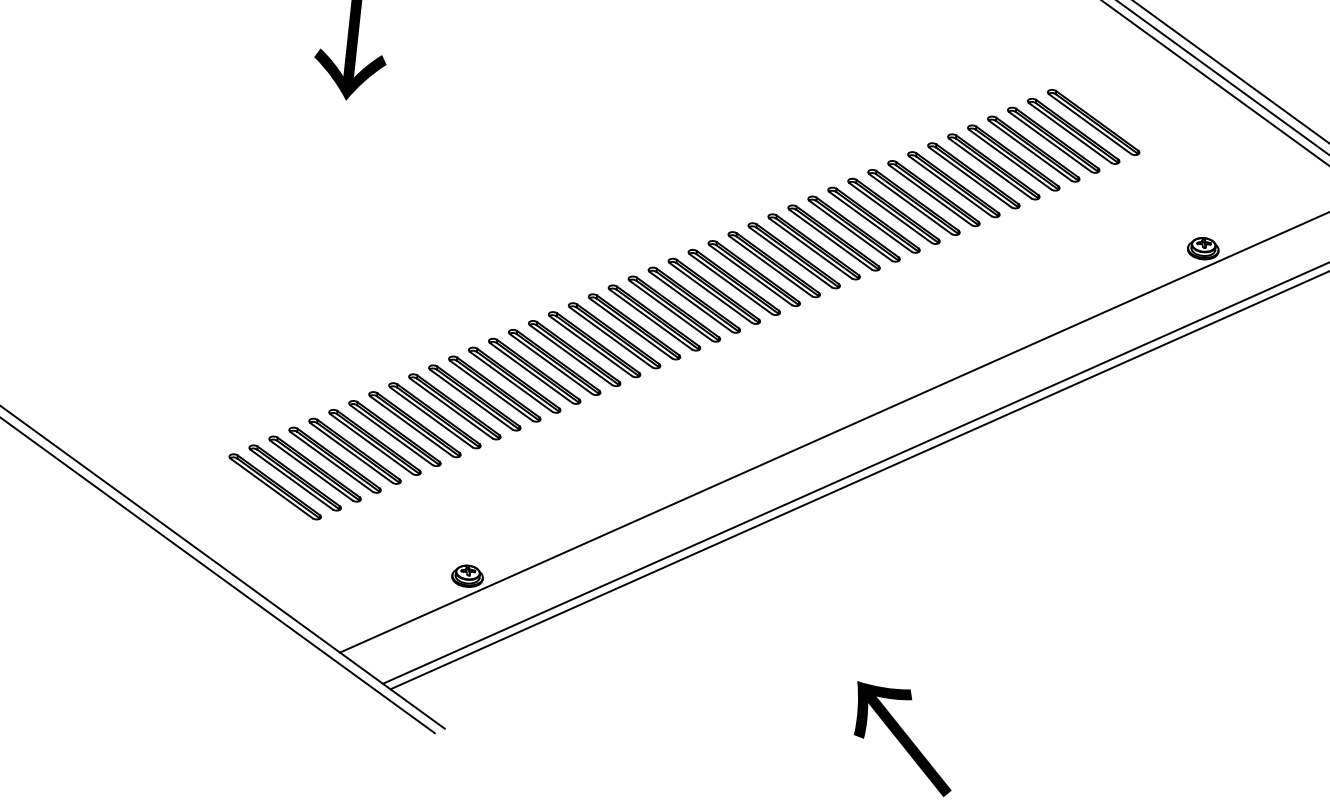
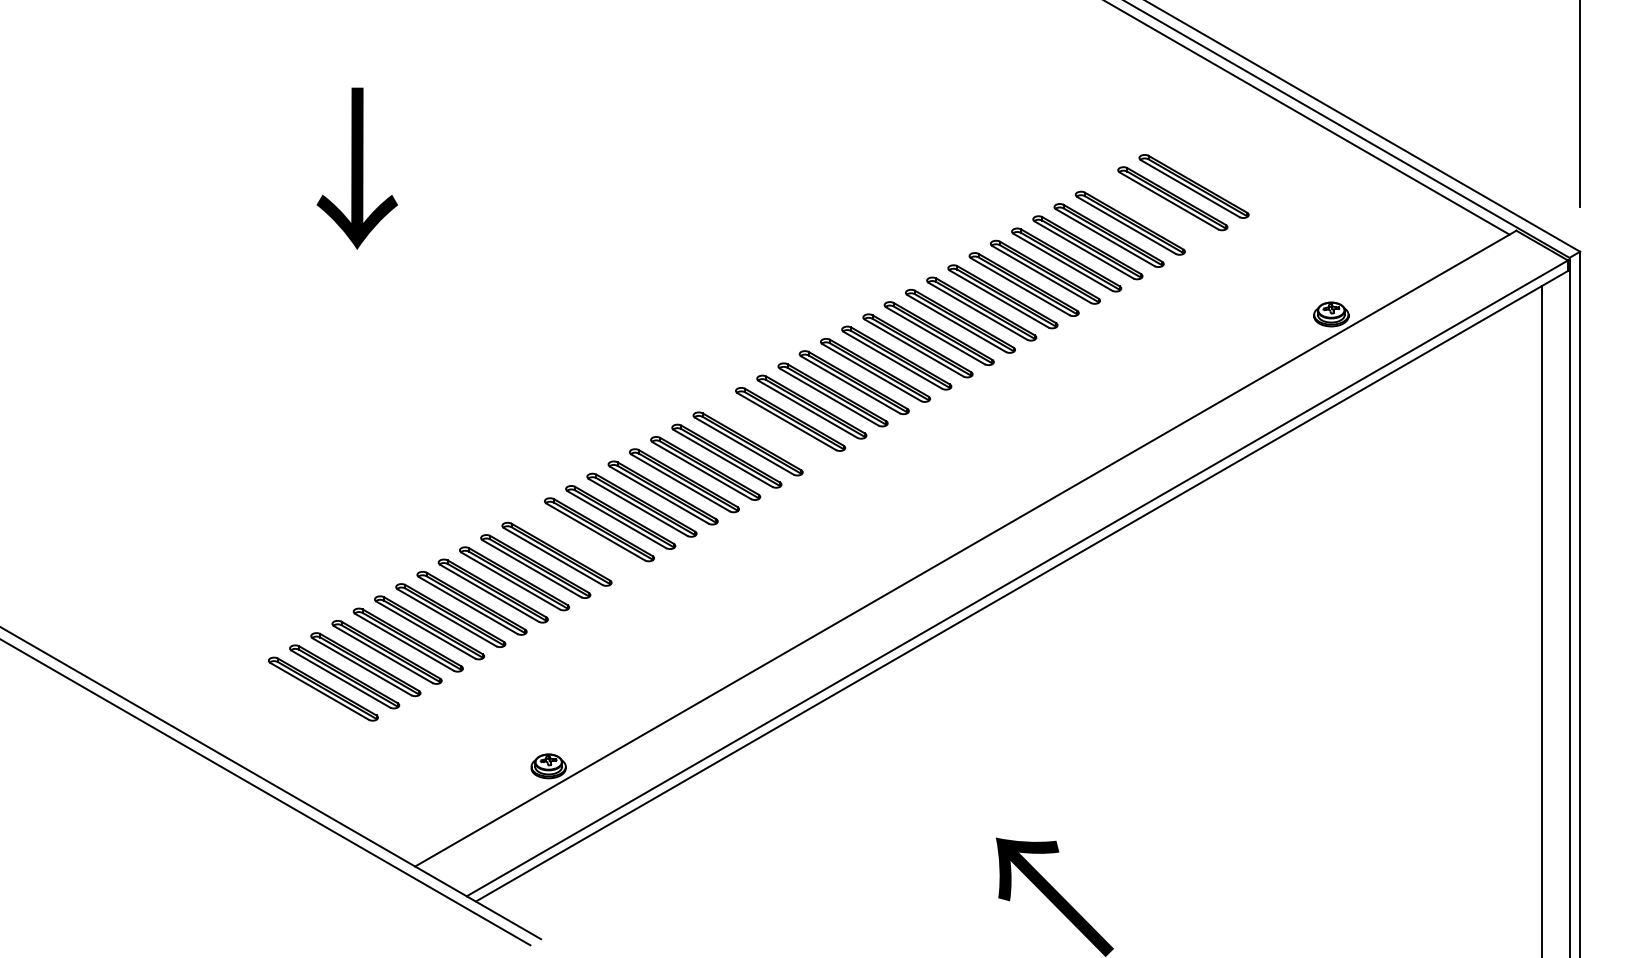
part: (1053, 139) -> (1151, 210), removed
part: (693, 299) -> (768, 431), removed
part: (514, 379) -> (577, 541), removed

